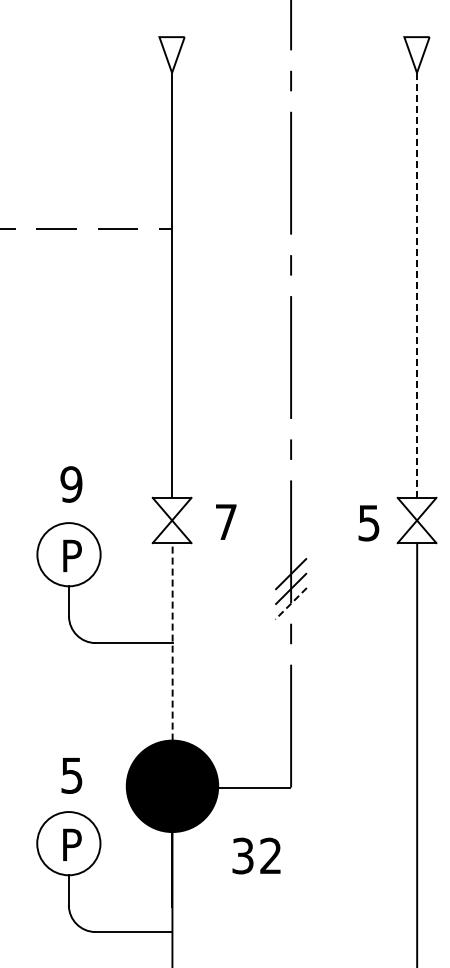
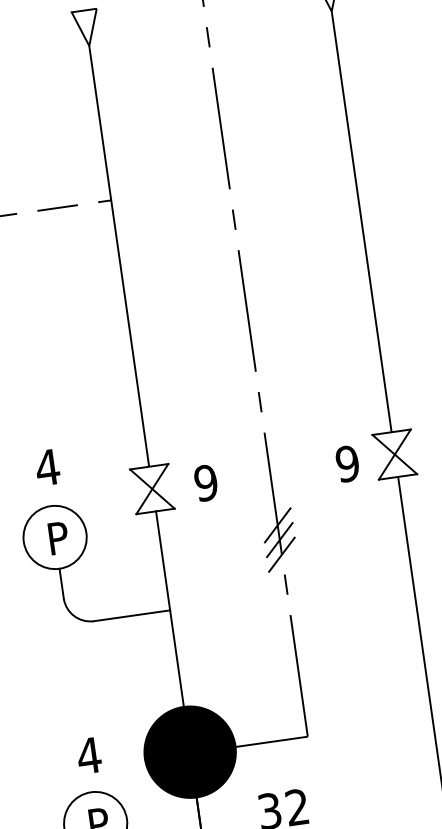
line: (417, 285) -> (362, 221), dashed -> solid
text: (71, 484) -> (47, 467), 9 -> 4
text: (226, 521) -> (206, 482), 7 -> 9
text: (368, 522) -> (347, 463), 5 -> 9
line: (290, 604) -> (281, 555), dashed -> solid
line: (172, 641) -> (169, 608), dashed -> solid
text: (71, 775) -> (88, 755), 5 -> 4

